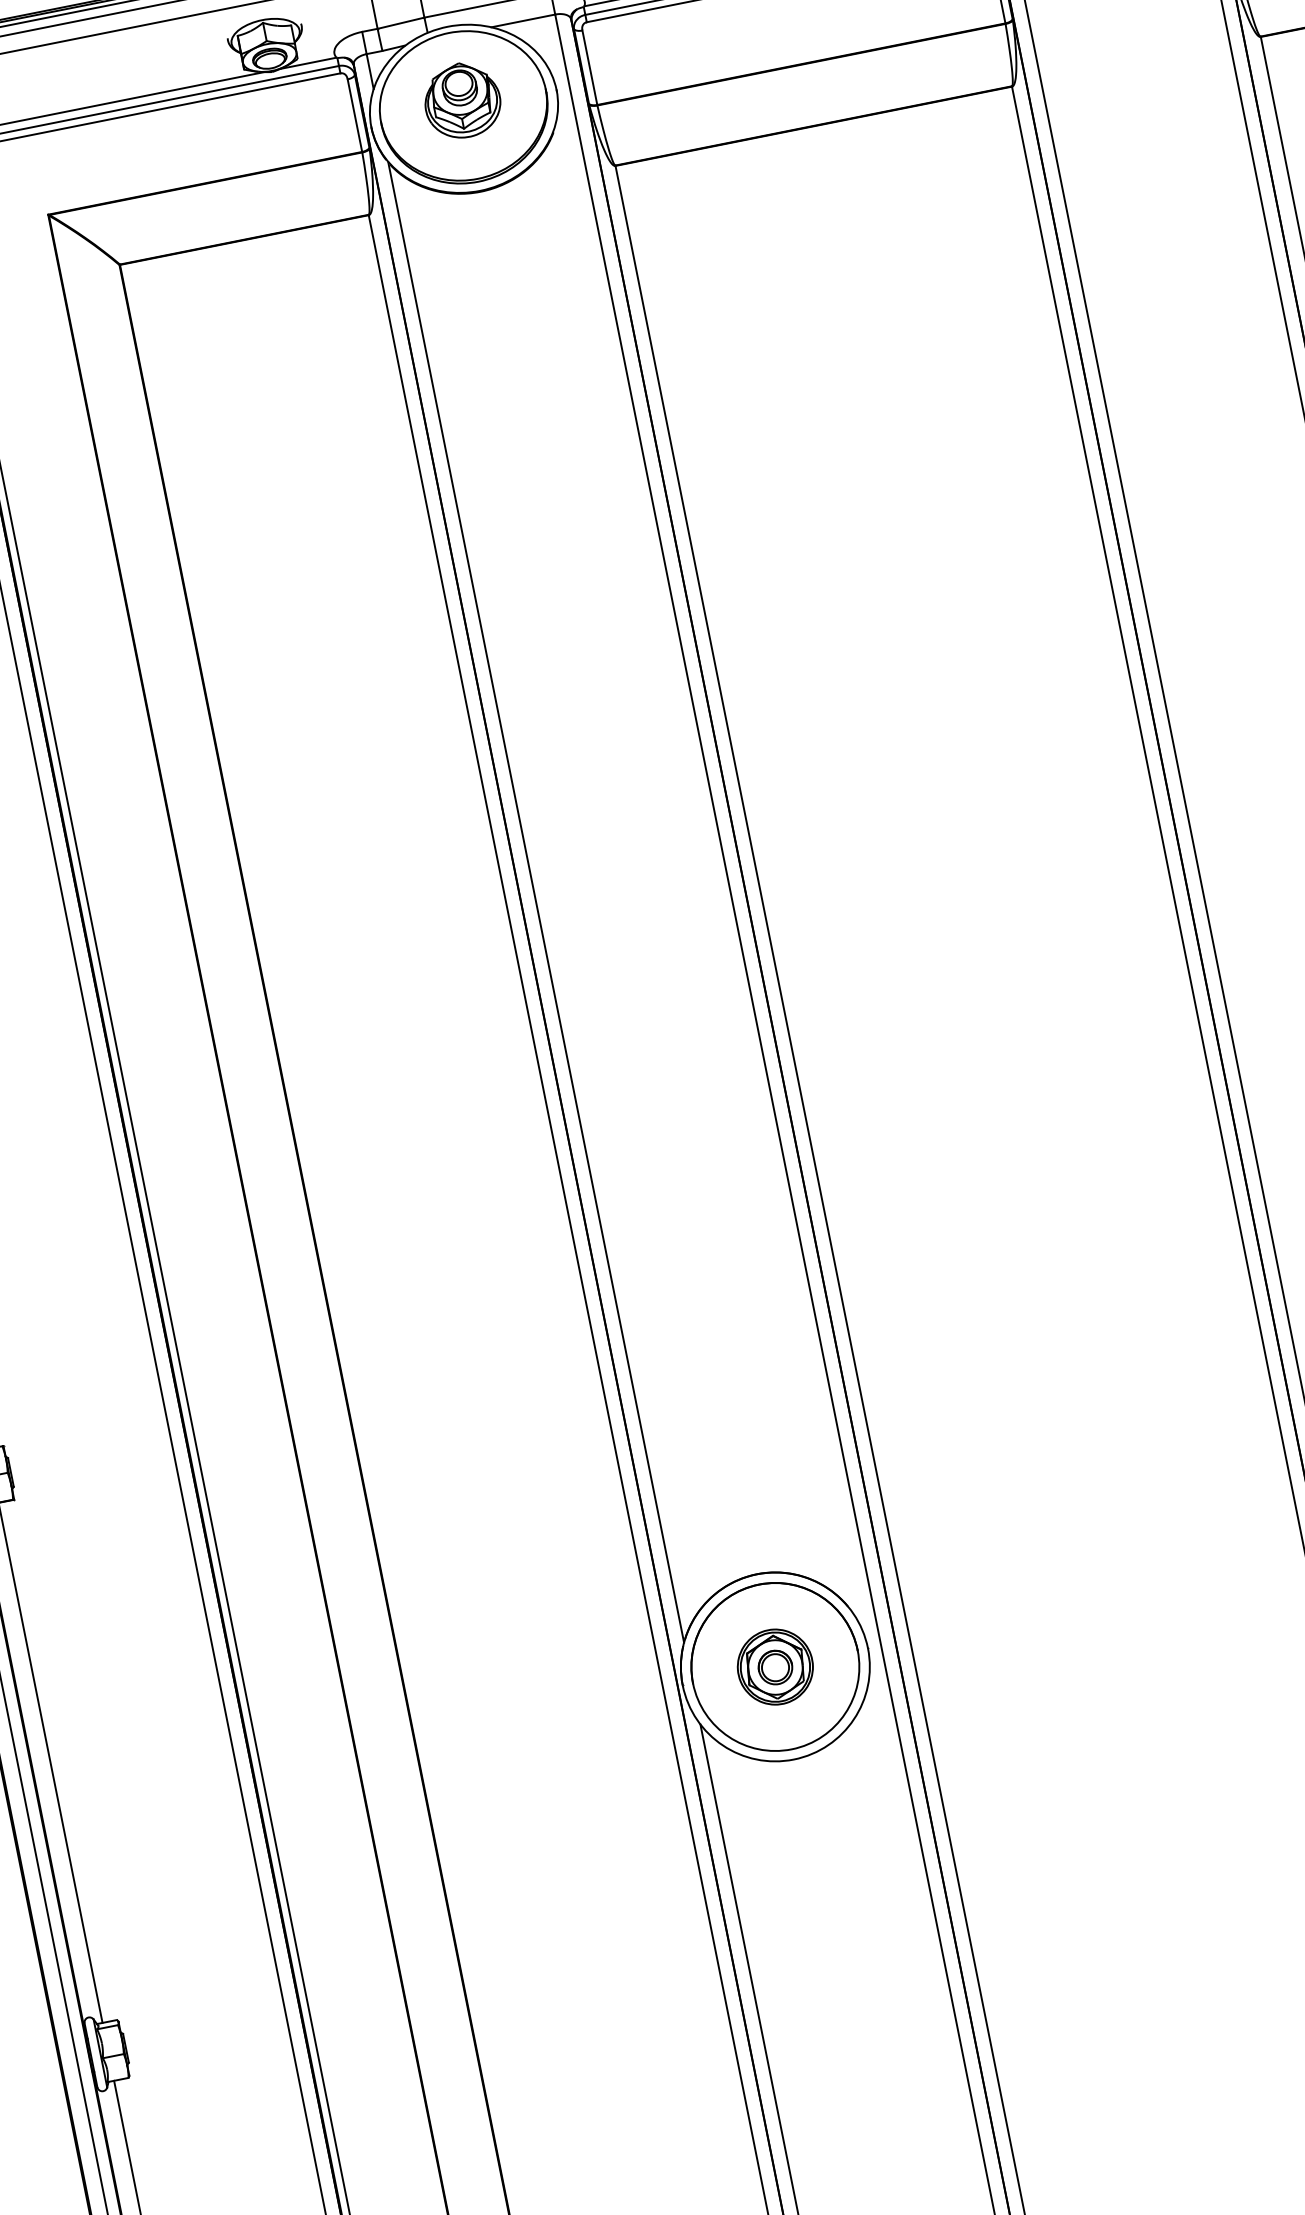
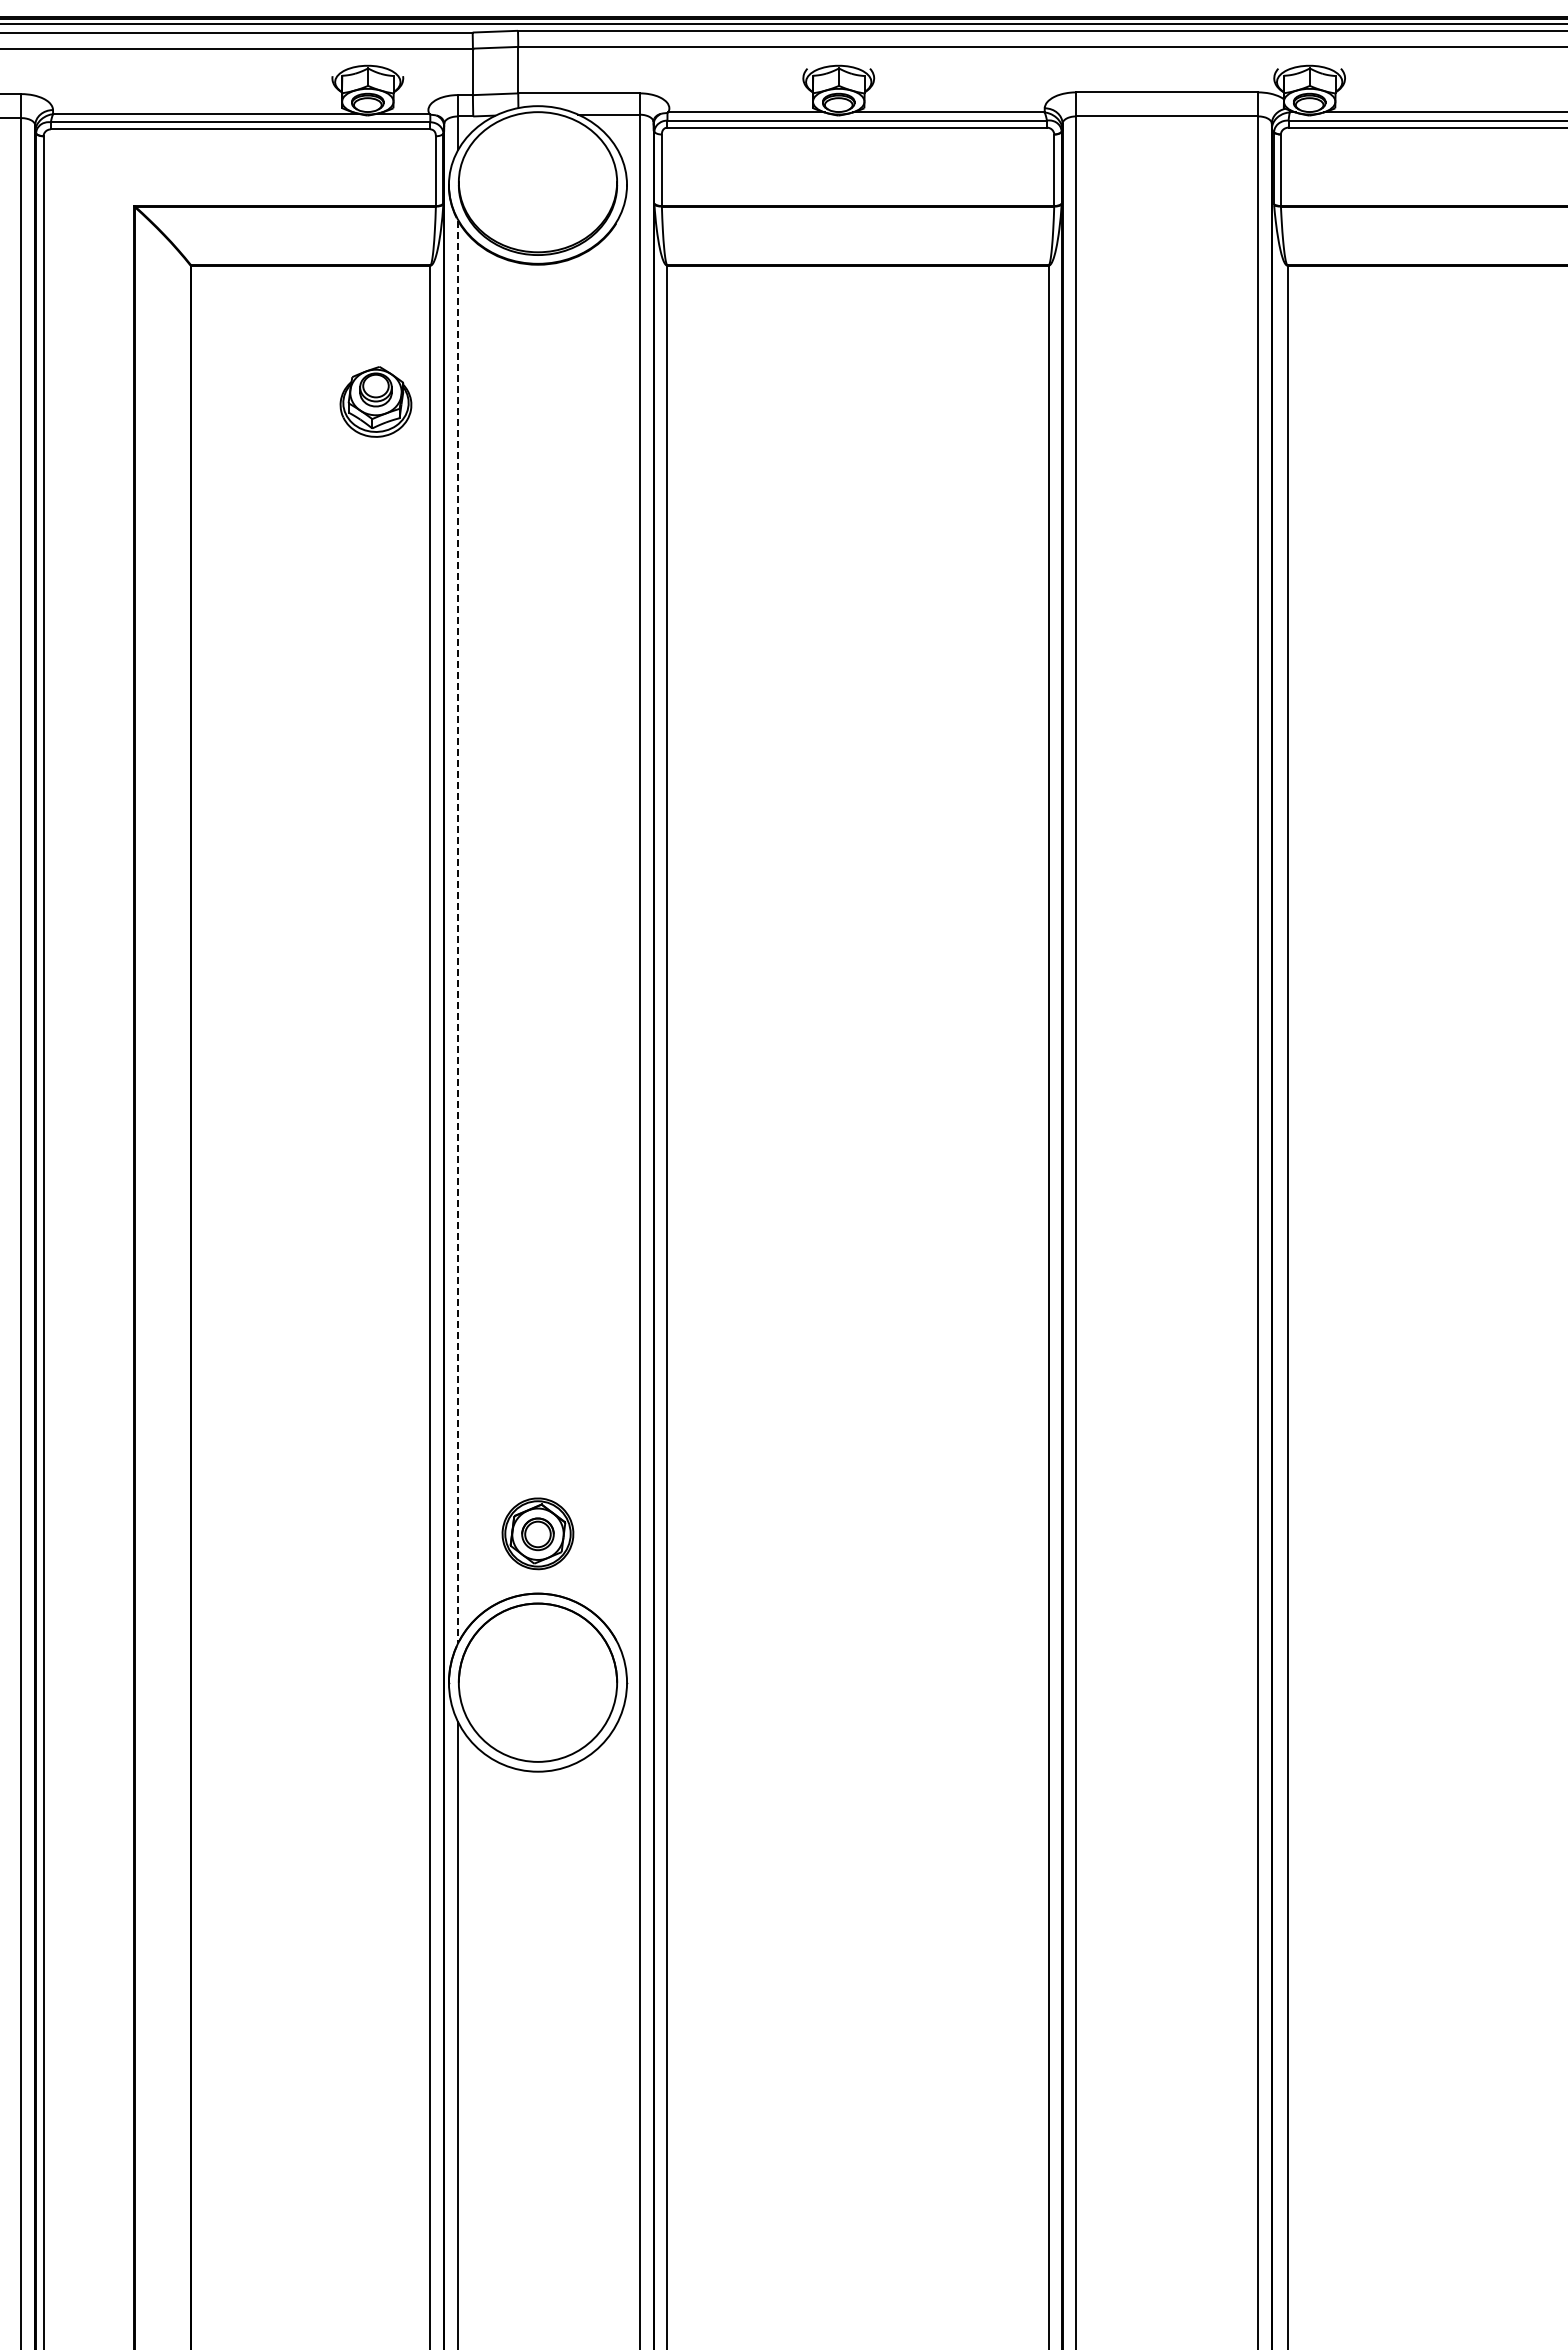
part: (461, 100) -> (375, 401), moved
line: (536, 902) -> (458, 932), solid -> dashed
part: (774, 1666) -> (537, 1533), moved

